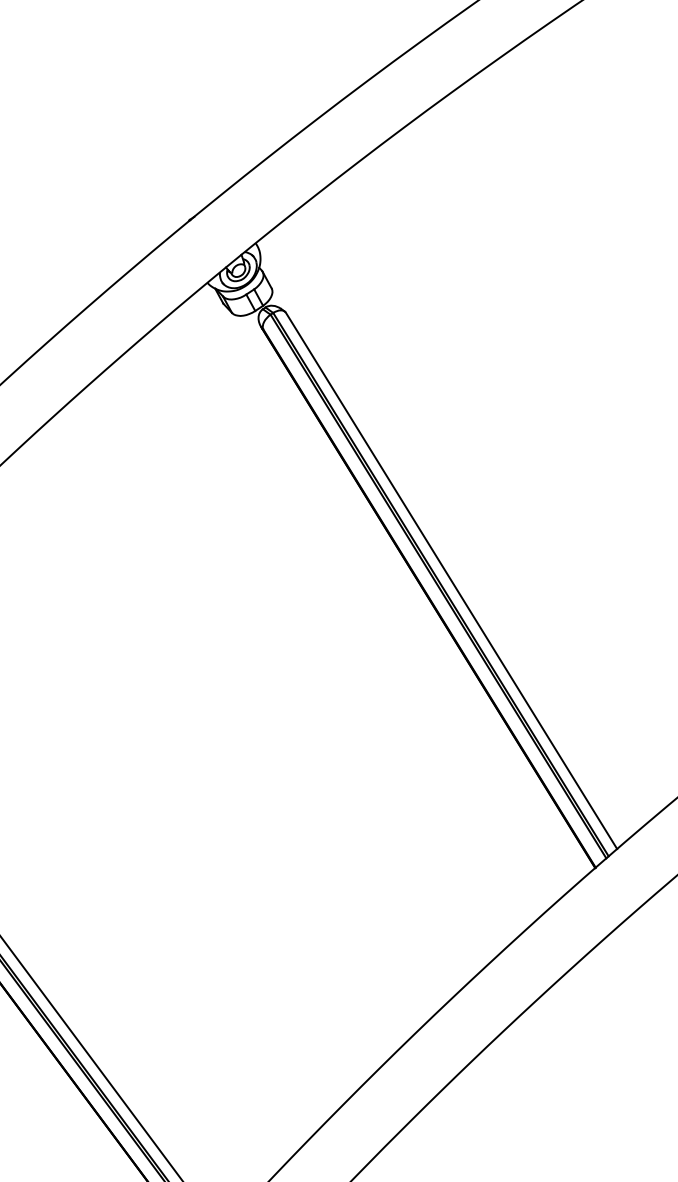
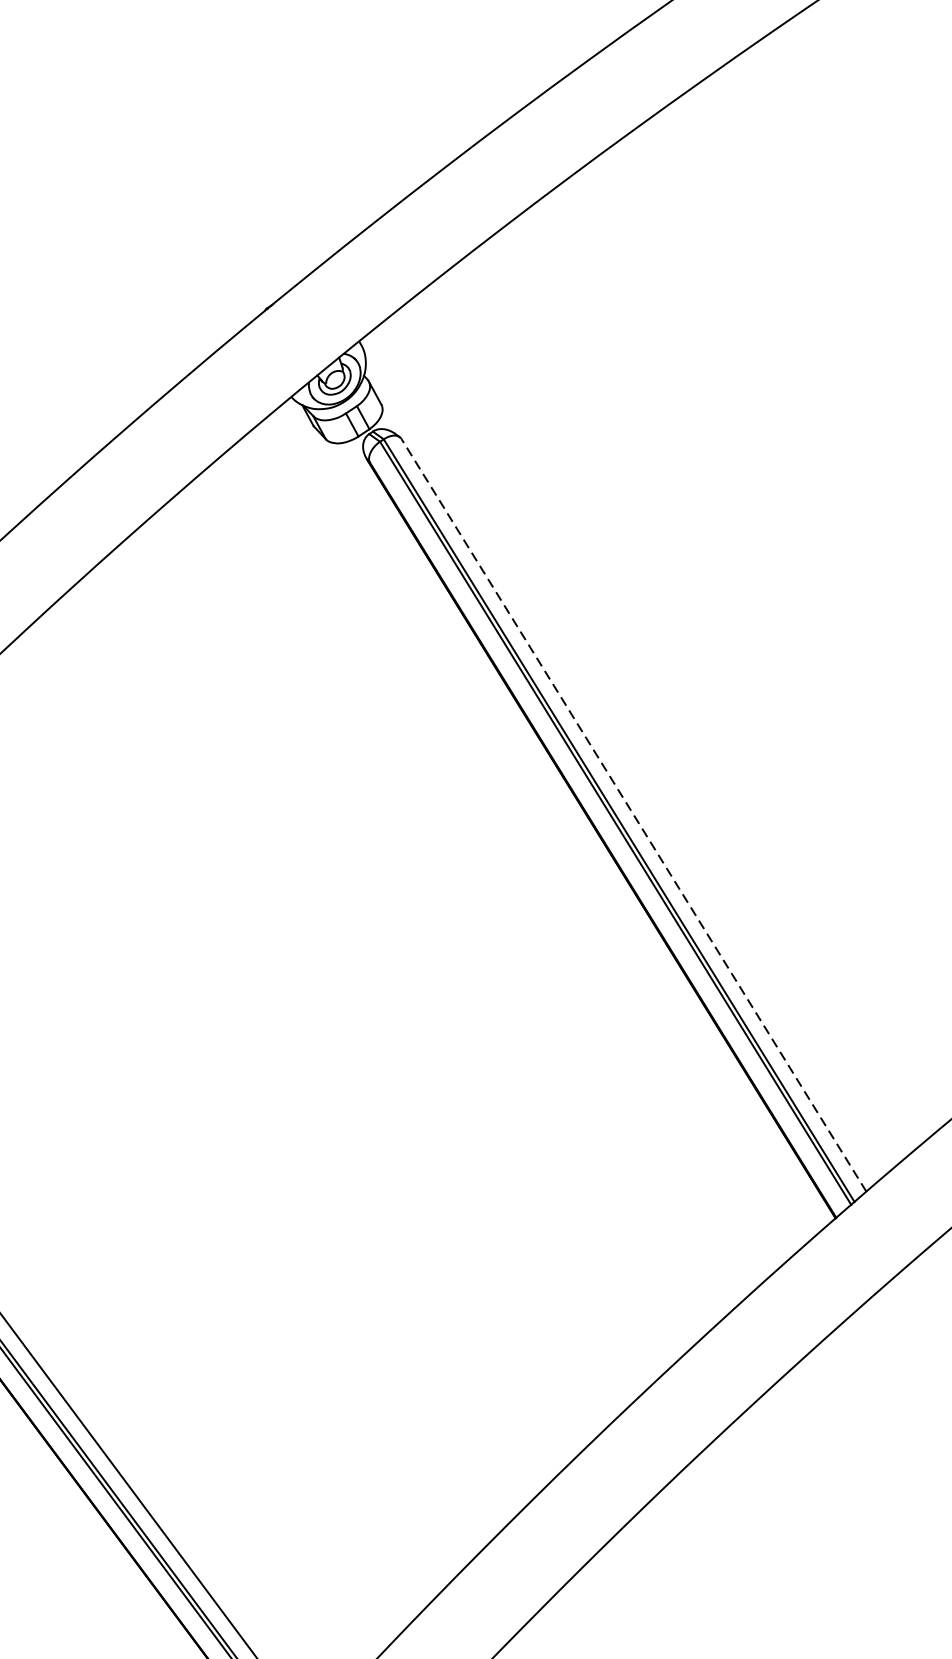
line: (451, 580) -> (633, 814), solid -> dashed

